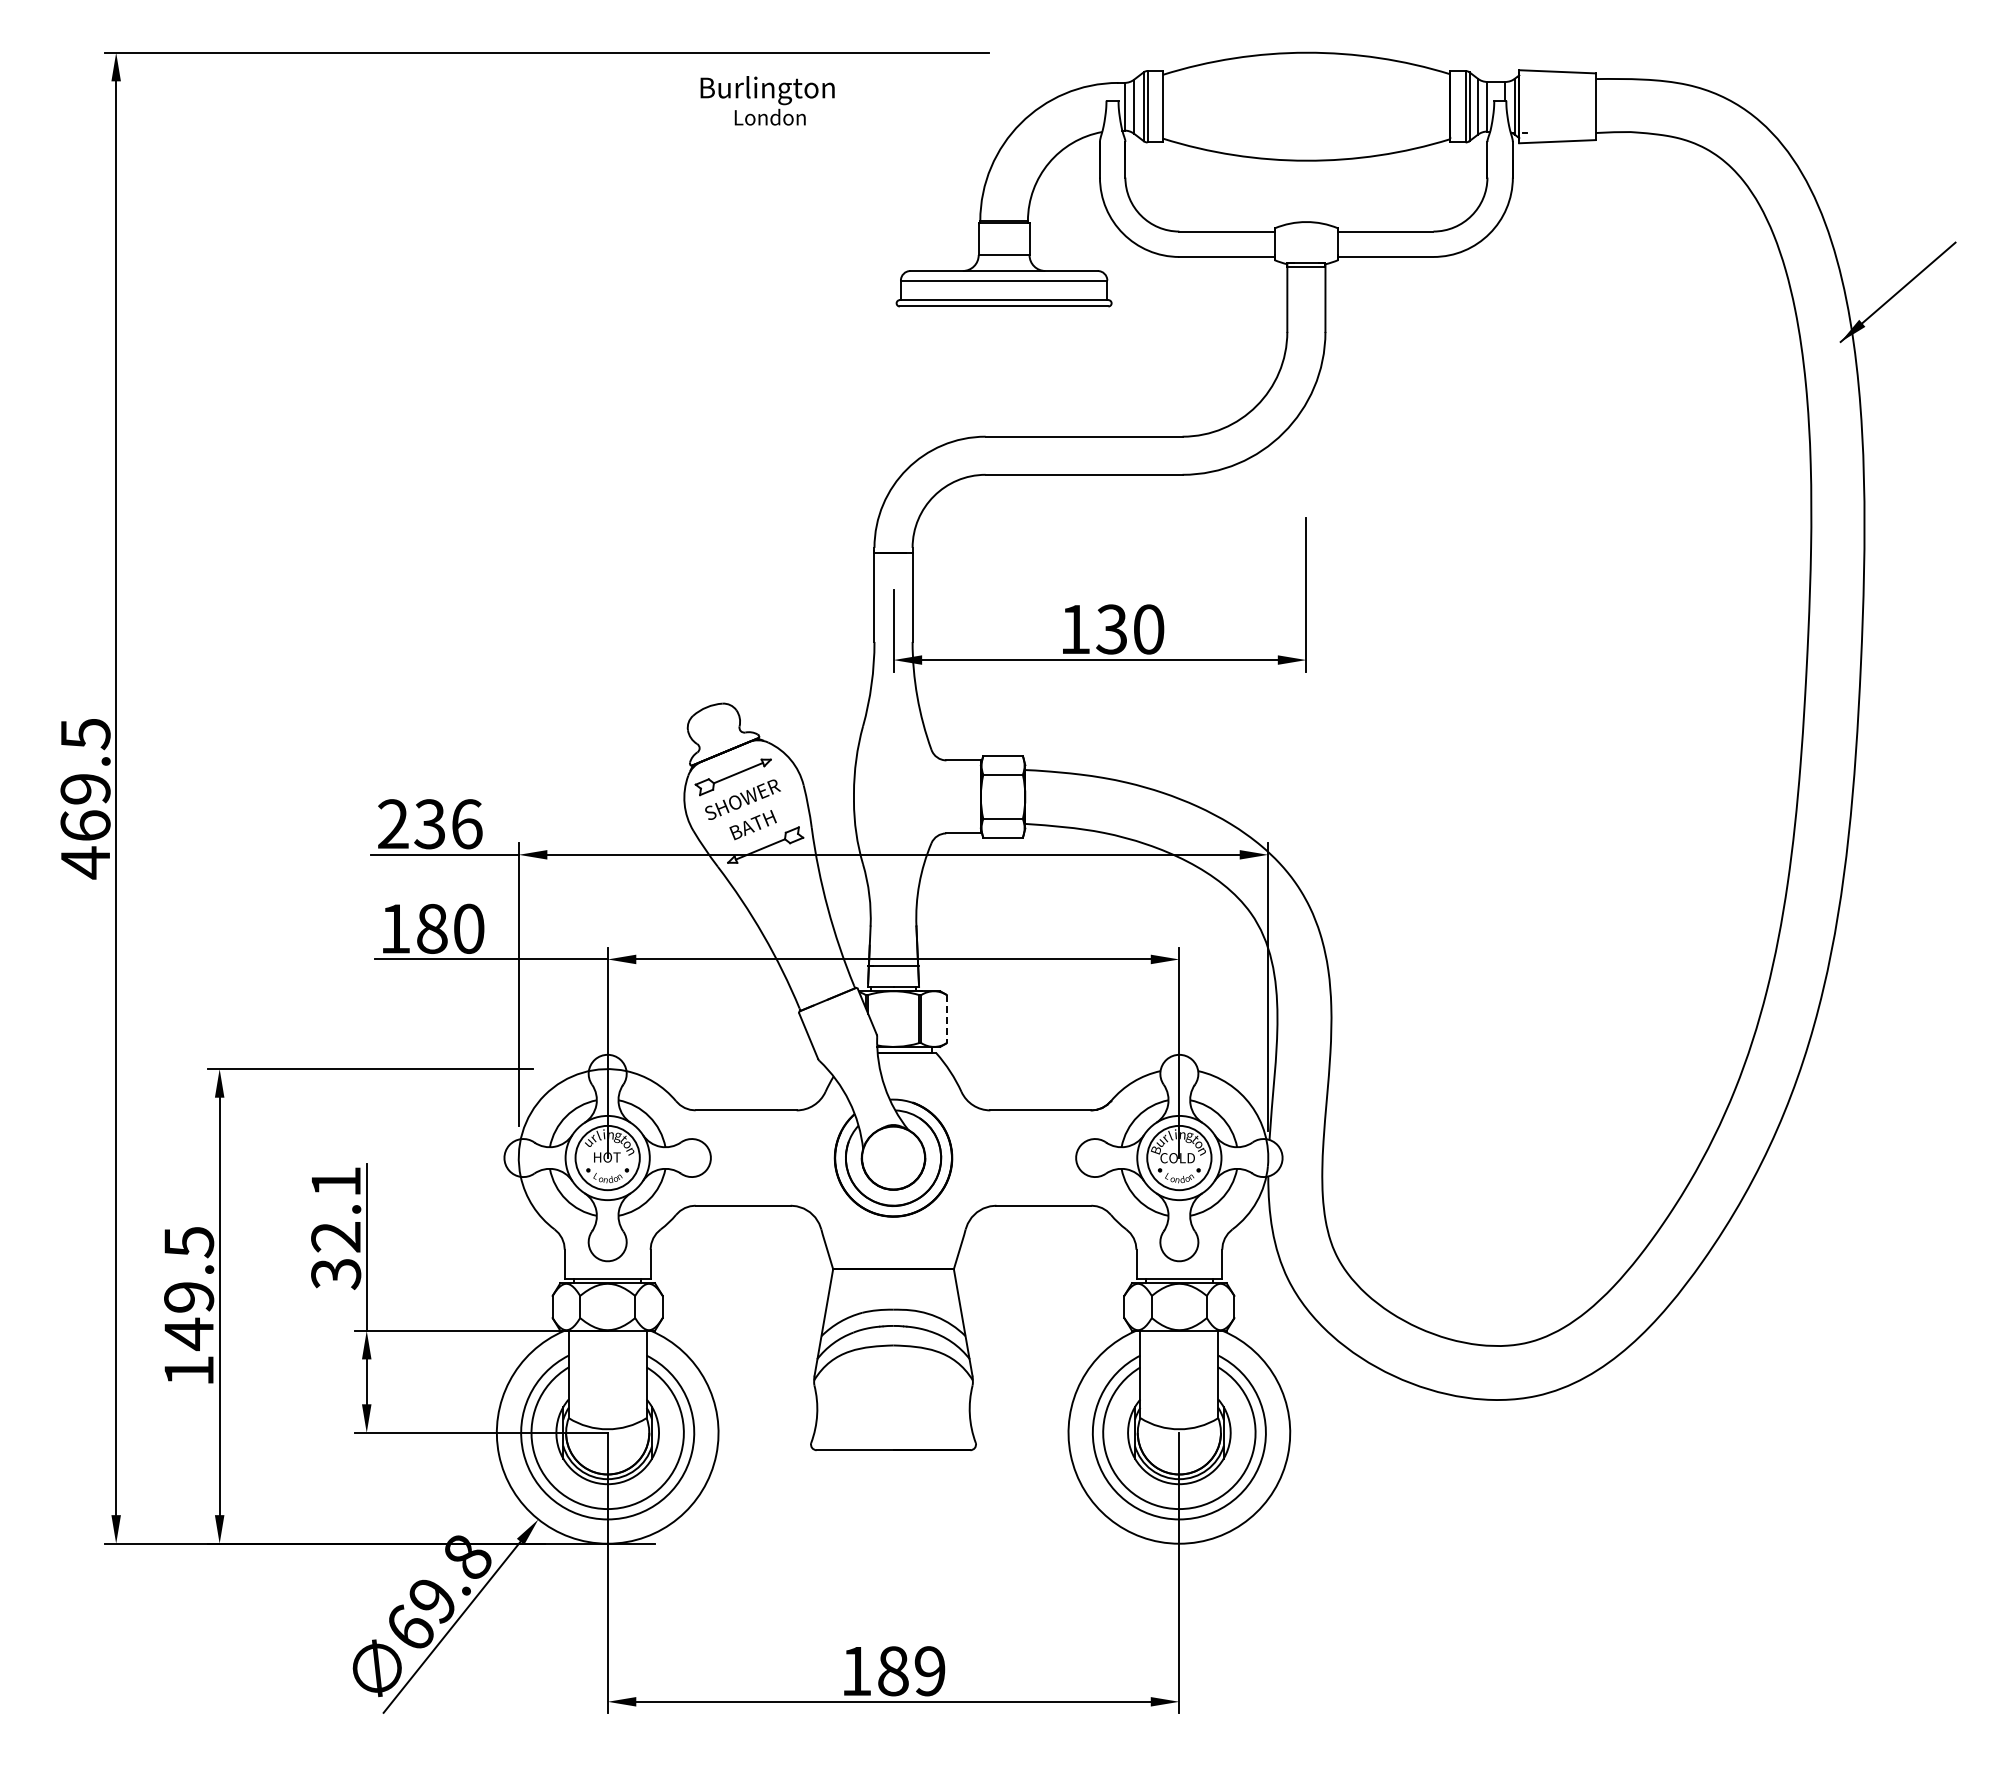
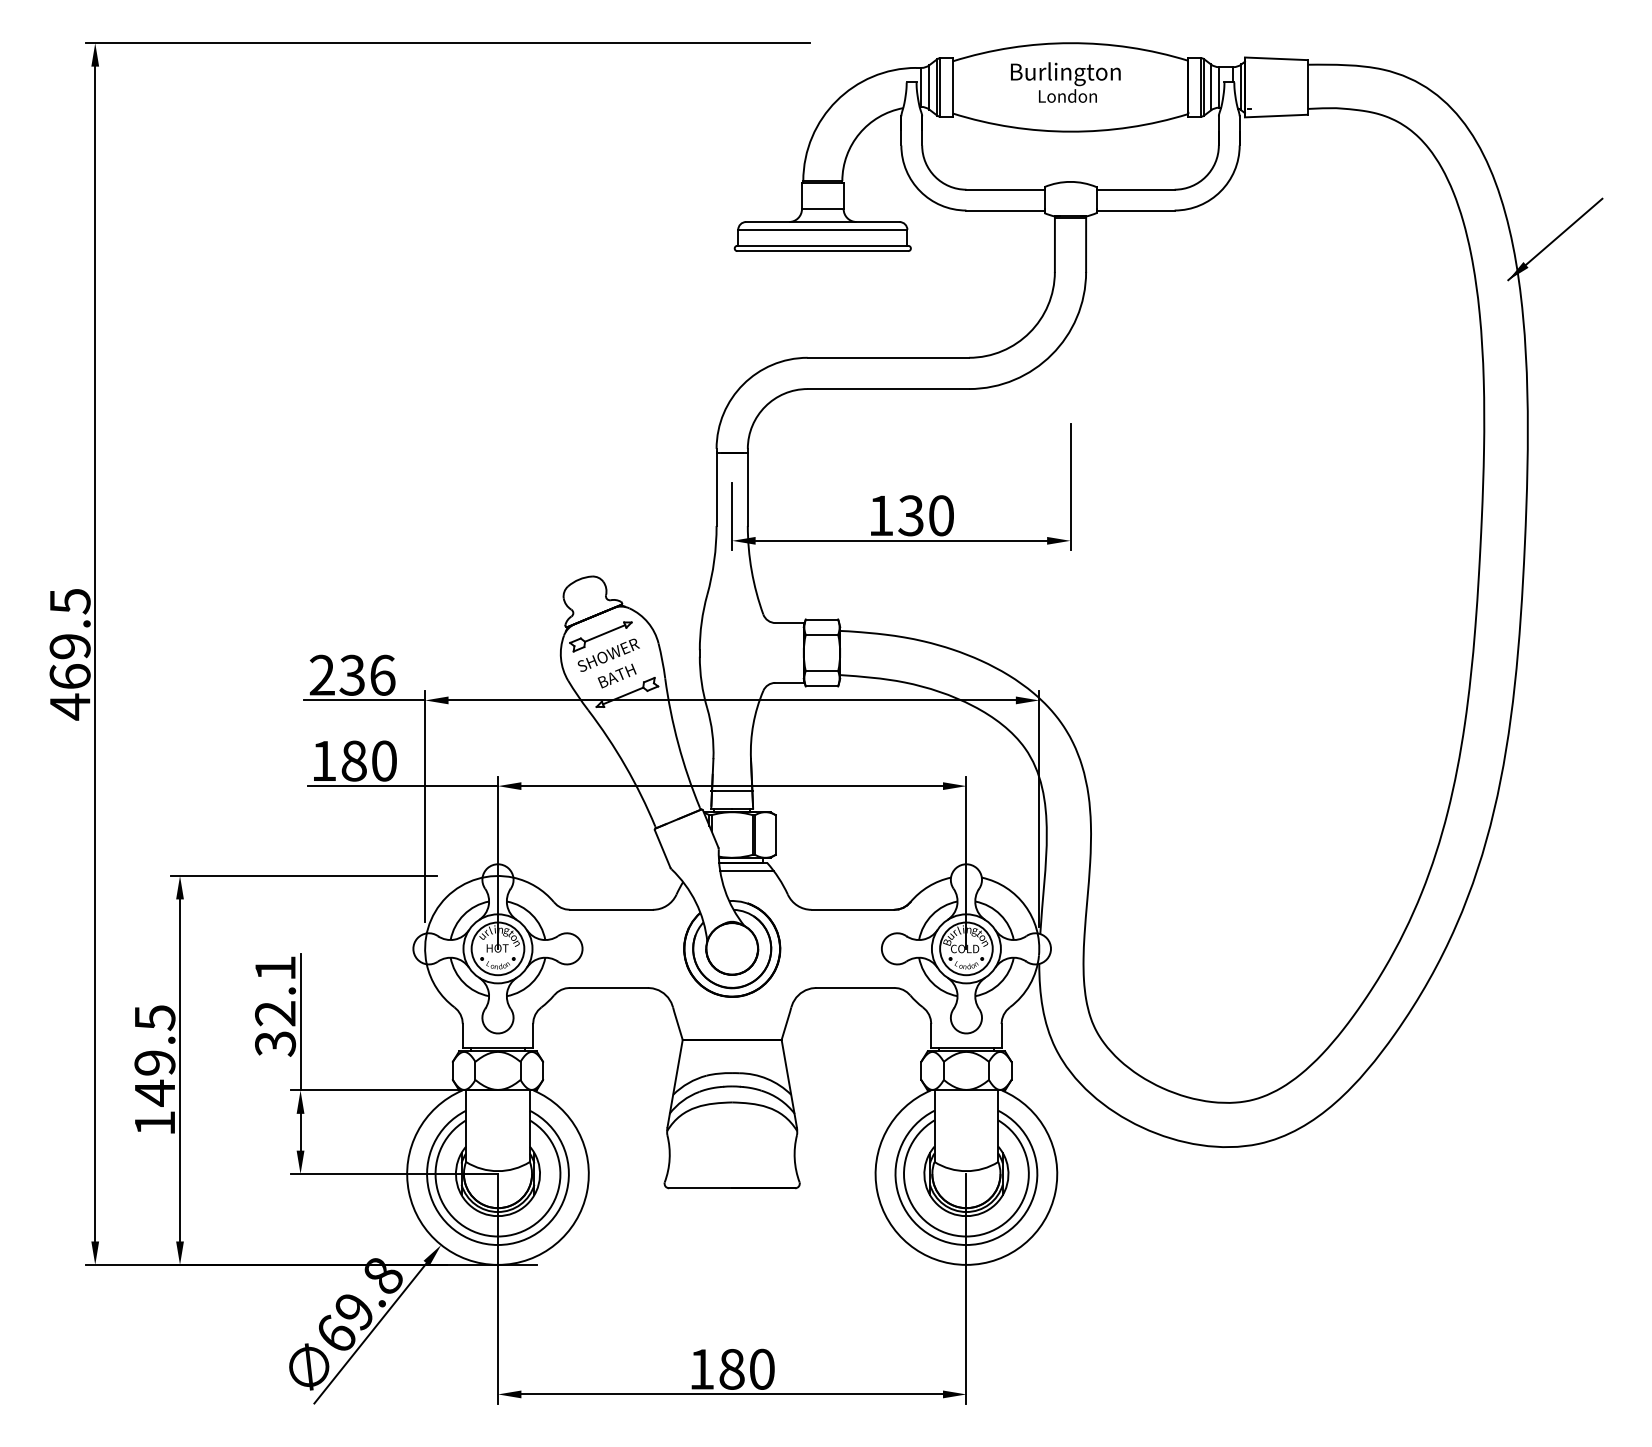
text: (767, 100) -> (1065, 82), moved
line: (946, 1019) -> (775, 835), dashed -> solid
line: (911, 1062) -> (746, 870), added
text: (929, 1671) -> (761, 1369), 189 -> 180

